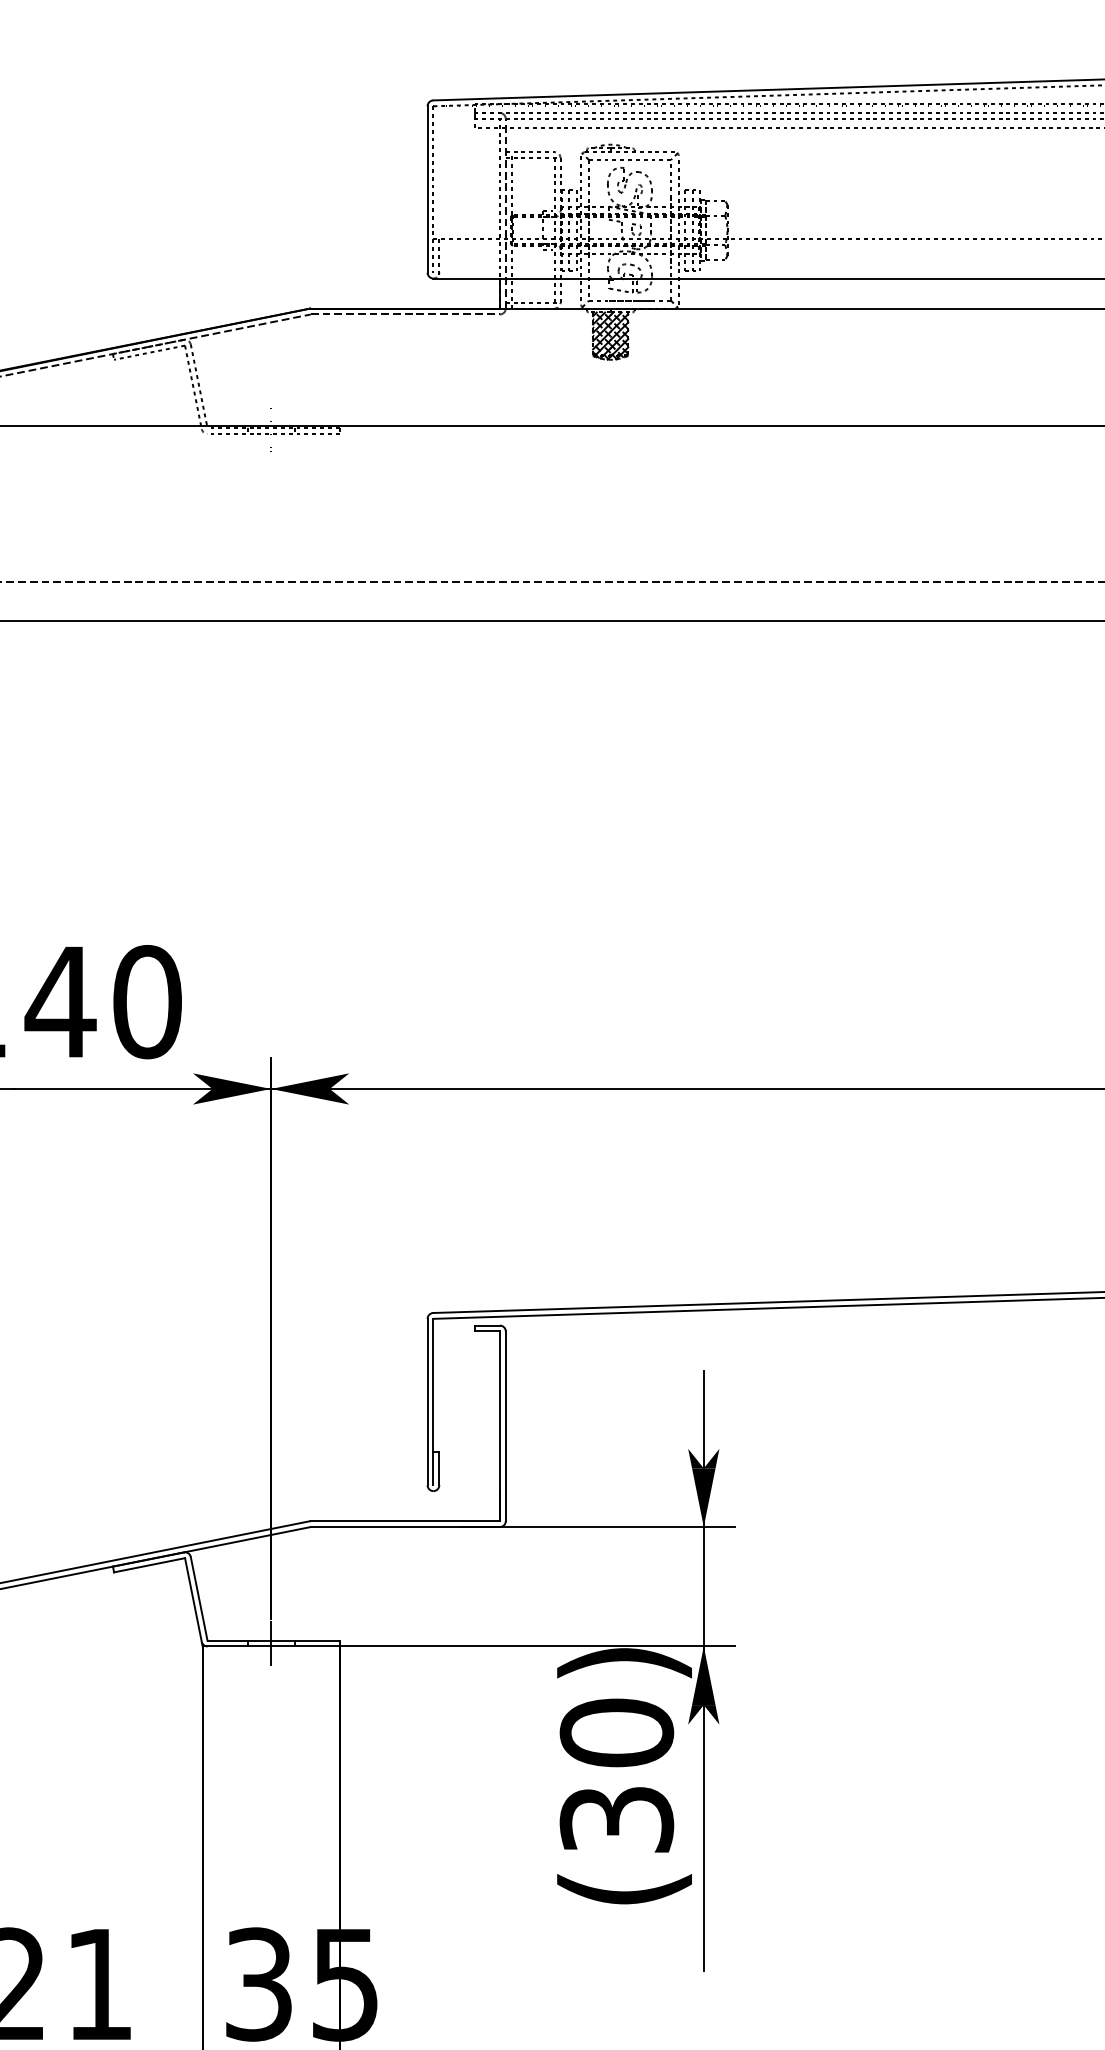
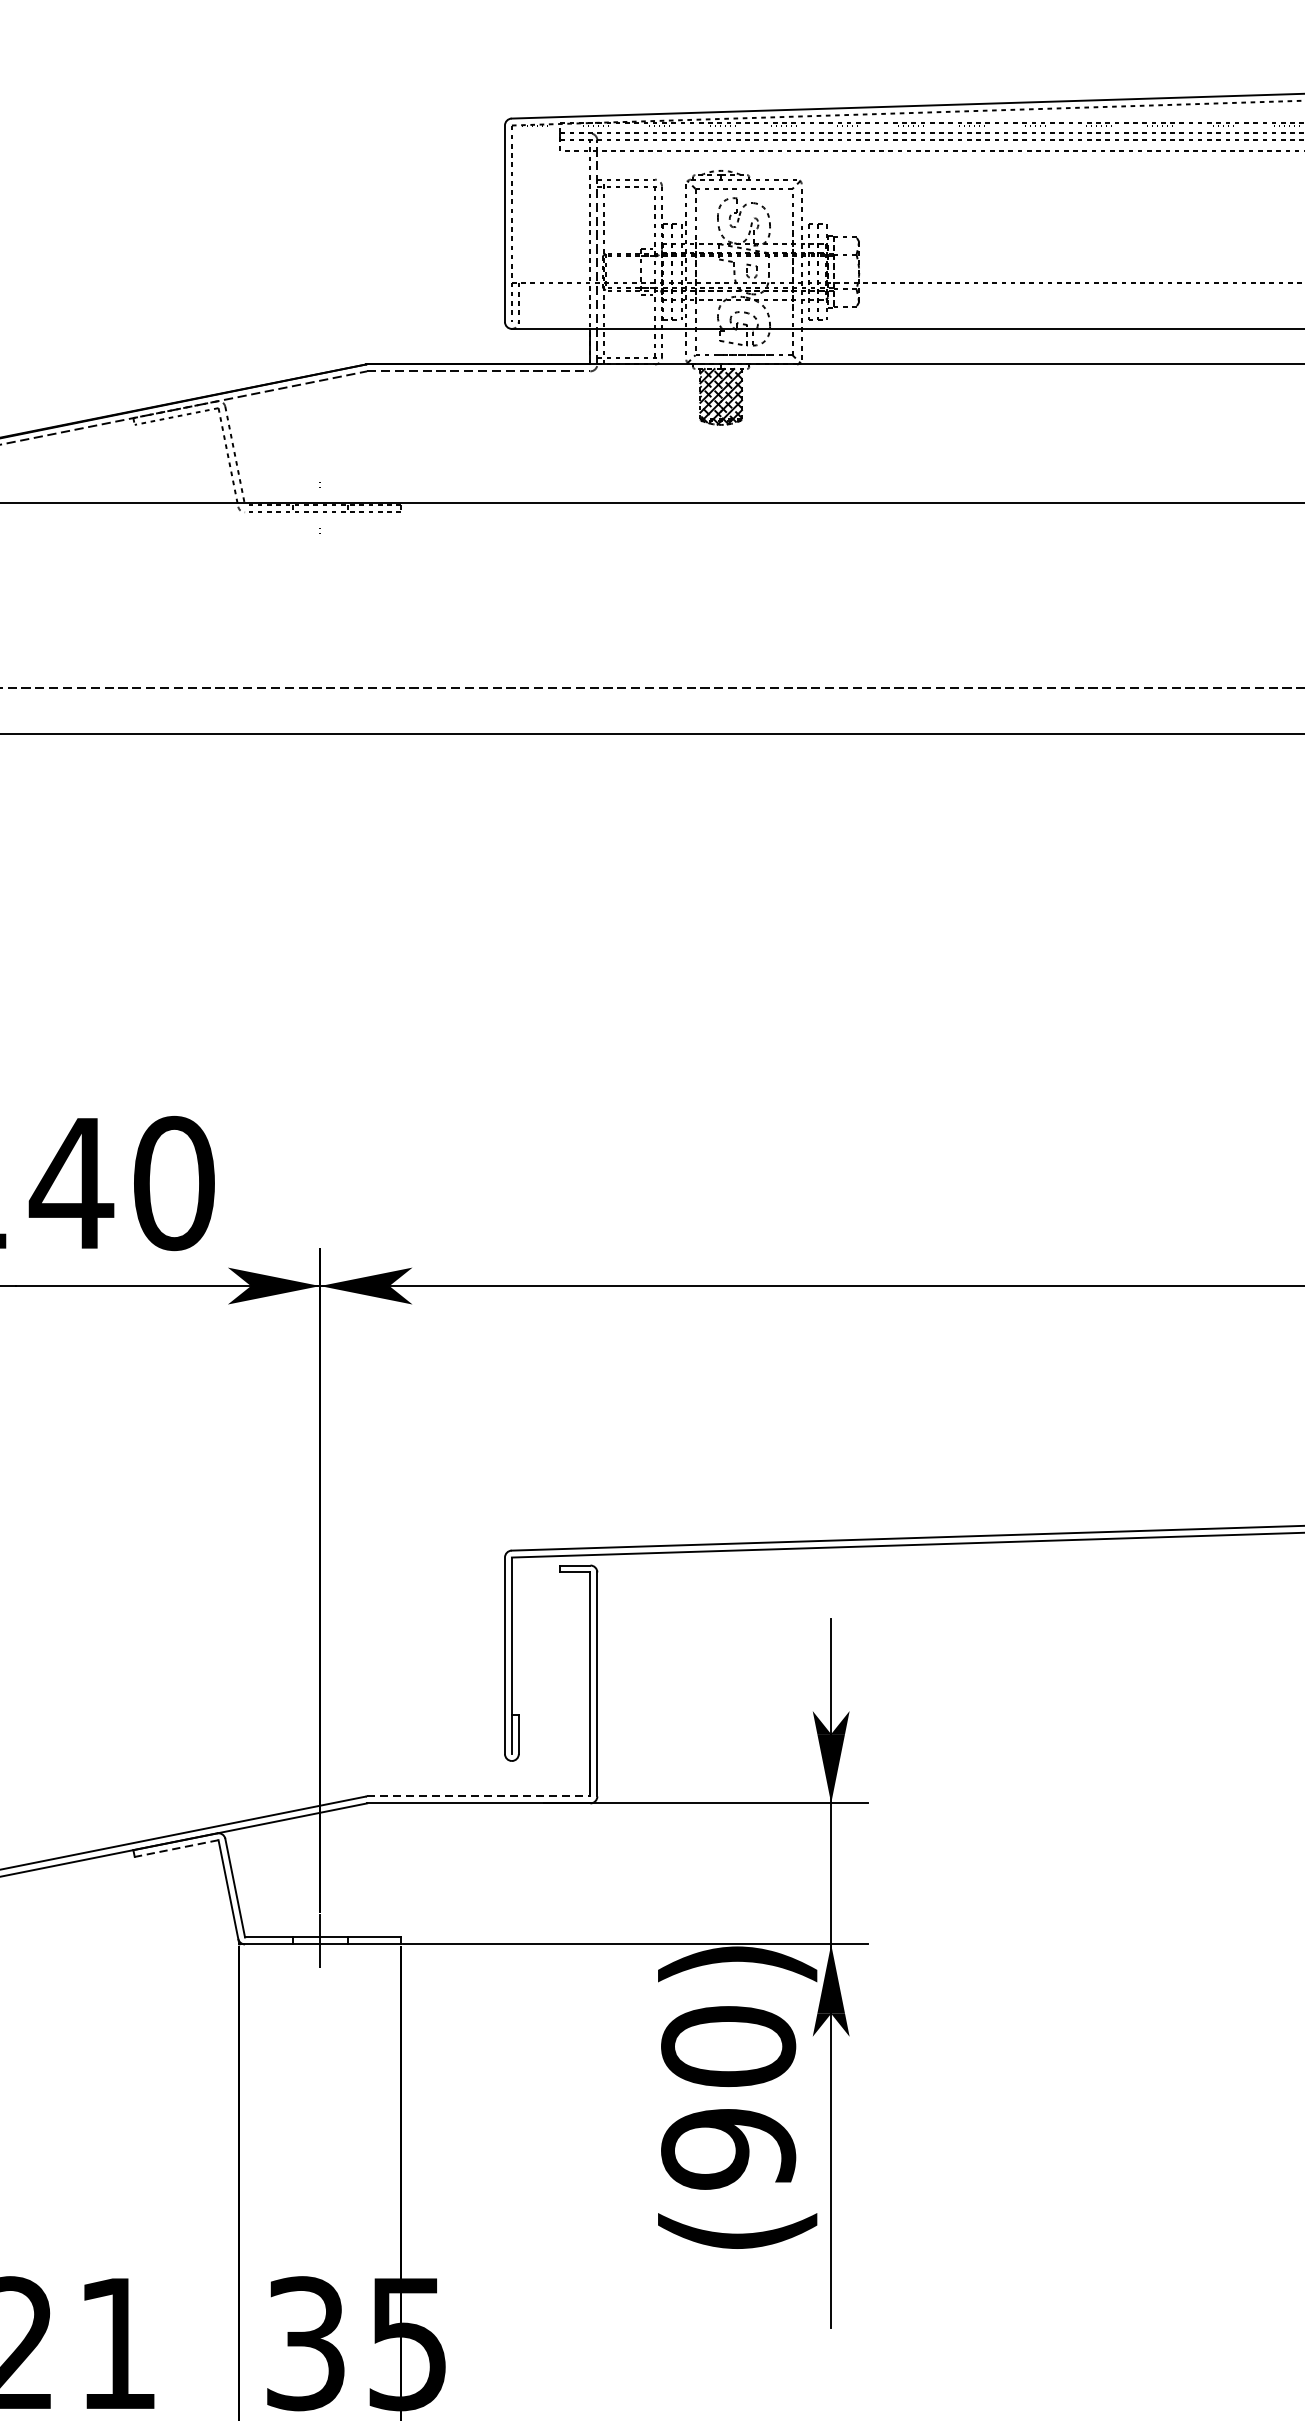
line: (405, 1521) -> (478, 1796), solid -> dashed
line: (149, 1565) -> (176, 1848), solid -> dashed
text: (616, 1819) -> (728, 2148), (30) -> (90)

